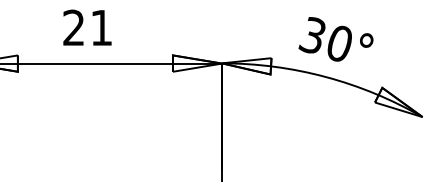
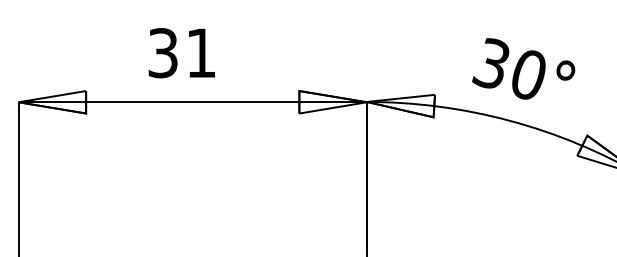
text: (73, 28) -> (162, 53), 21 -> 31

